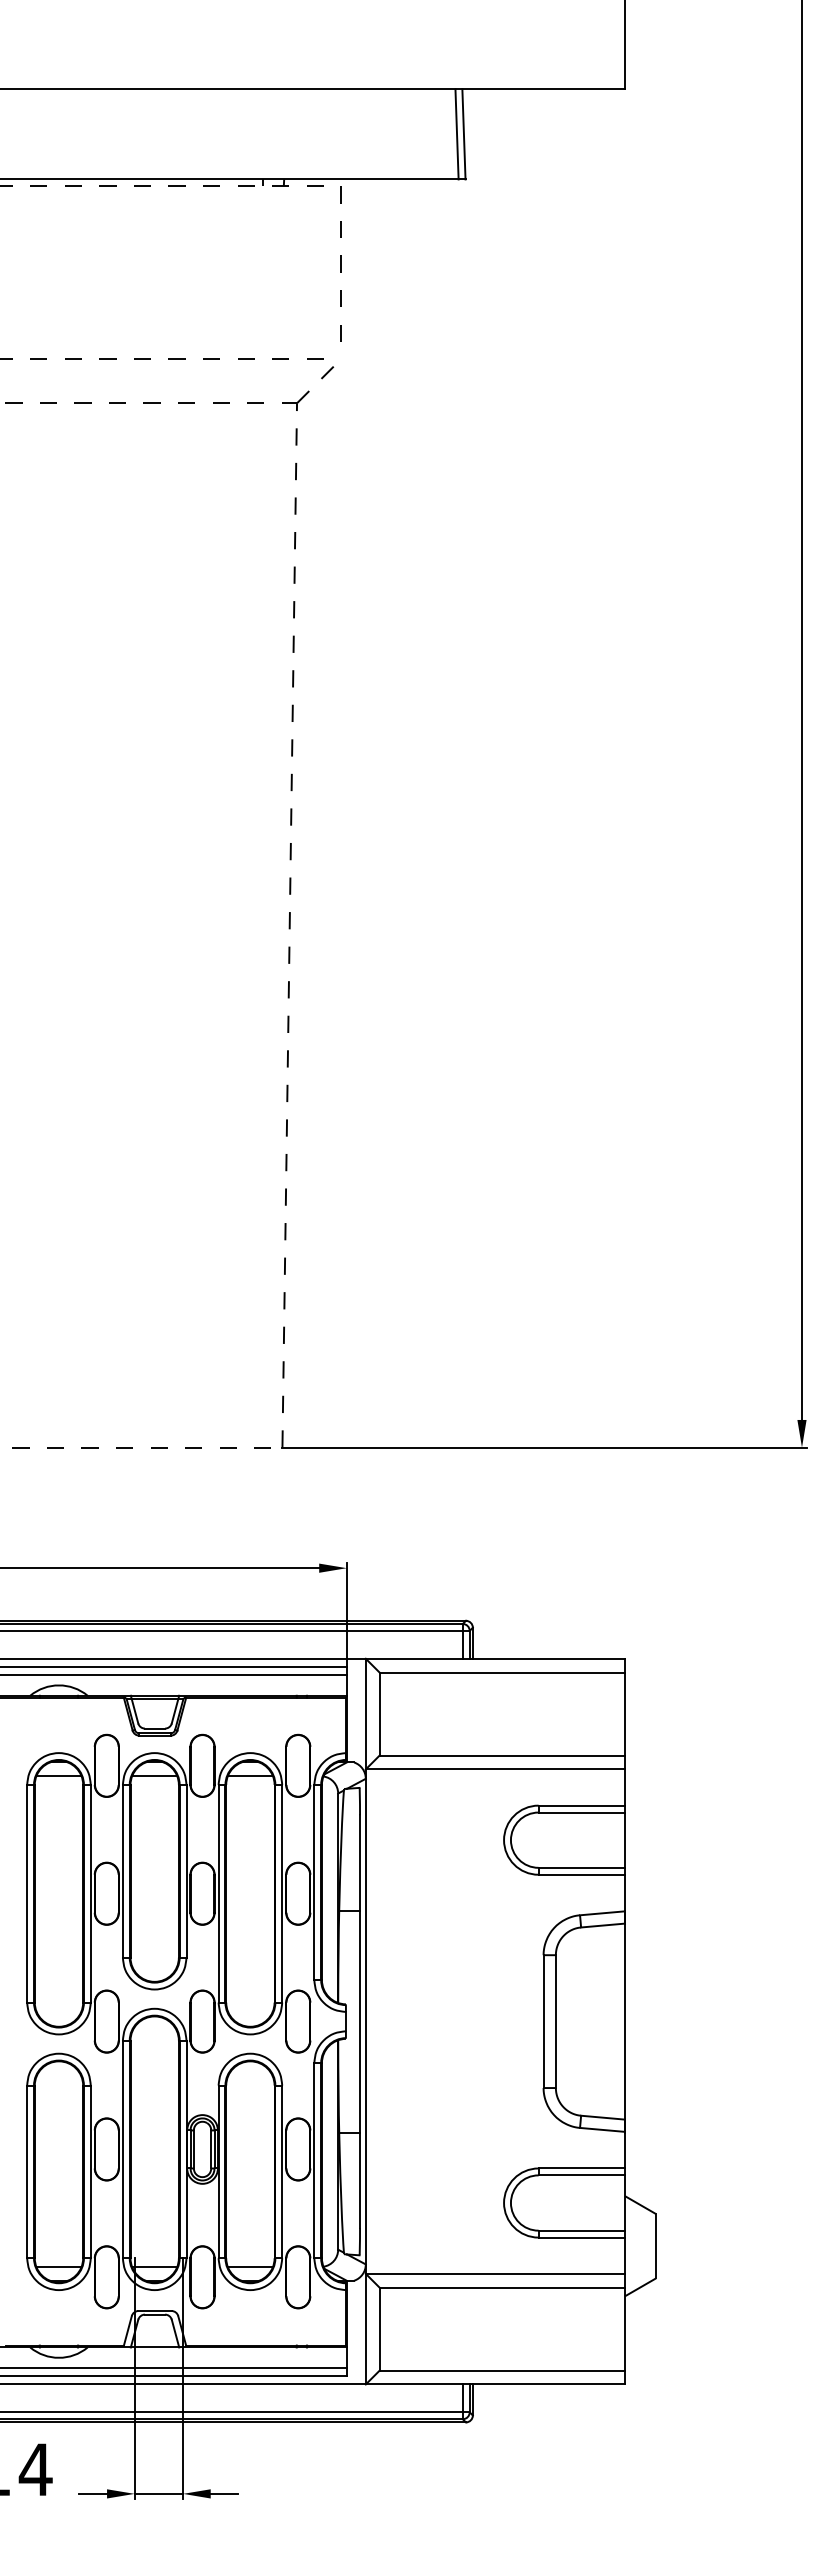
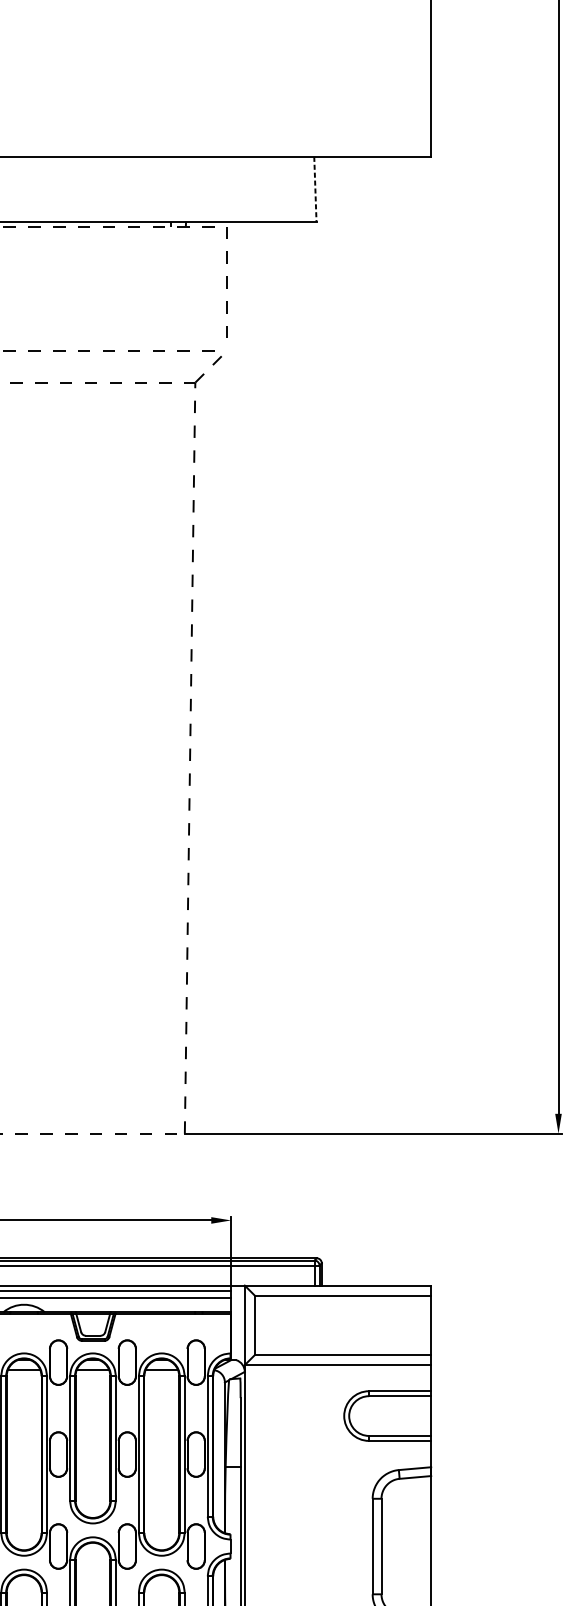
line: (456, 134) -> (310, 189), removed
line: (463, 134) -> (315, 189), solid -> dashed

